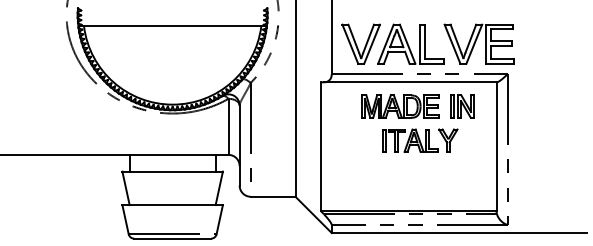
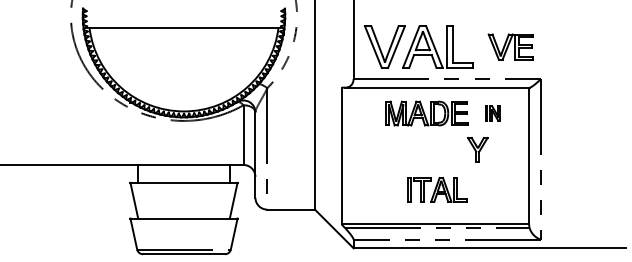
part: (478, 43) -> (510, 46), size x0.6
part: (462, 106) -> (492, 113), size x0.6
part: (410, 140) -> (437, 189), moved

